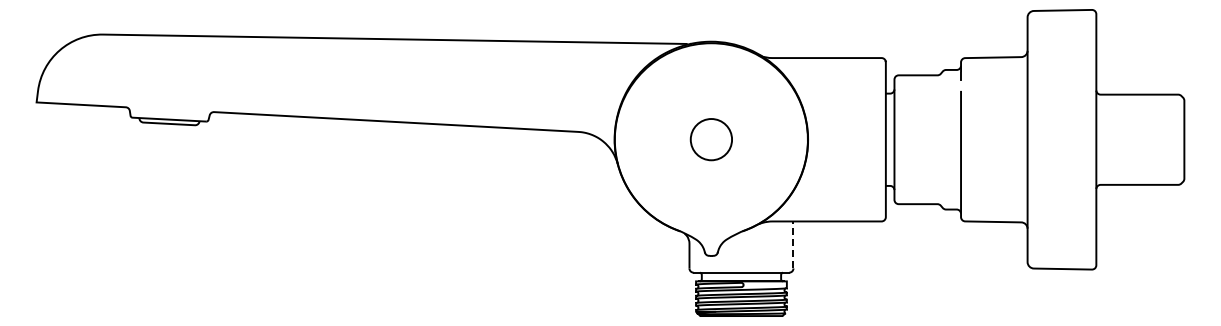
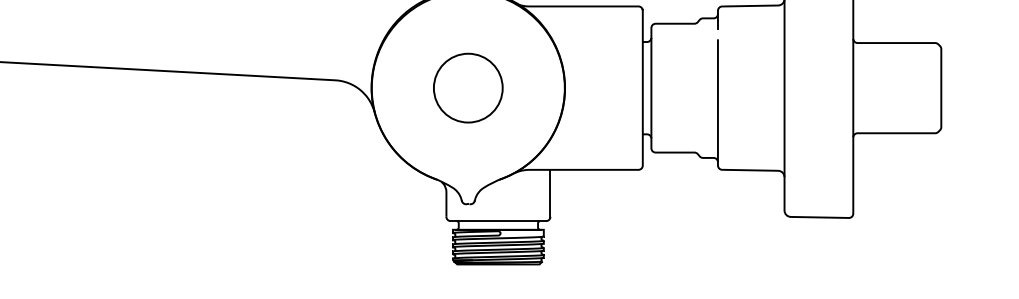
circle: (711, 139) -> (468, 87), size x1.67
line: (793, 244) -> (550, 192), dashed -> solid

